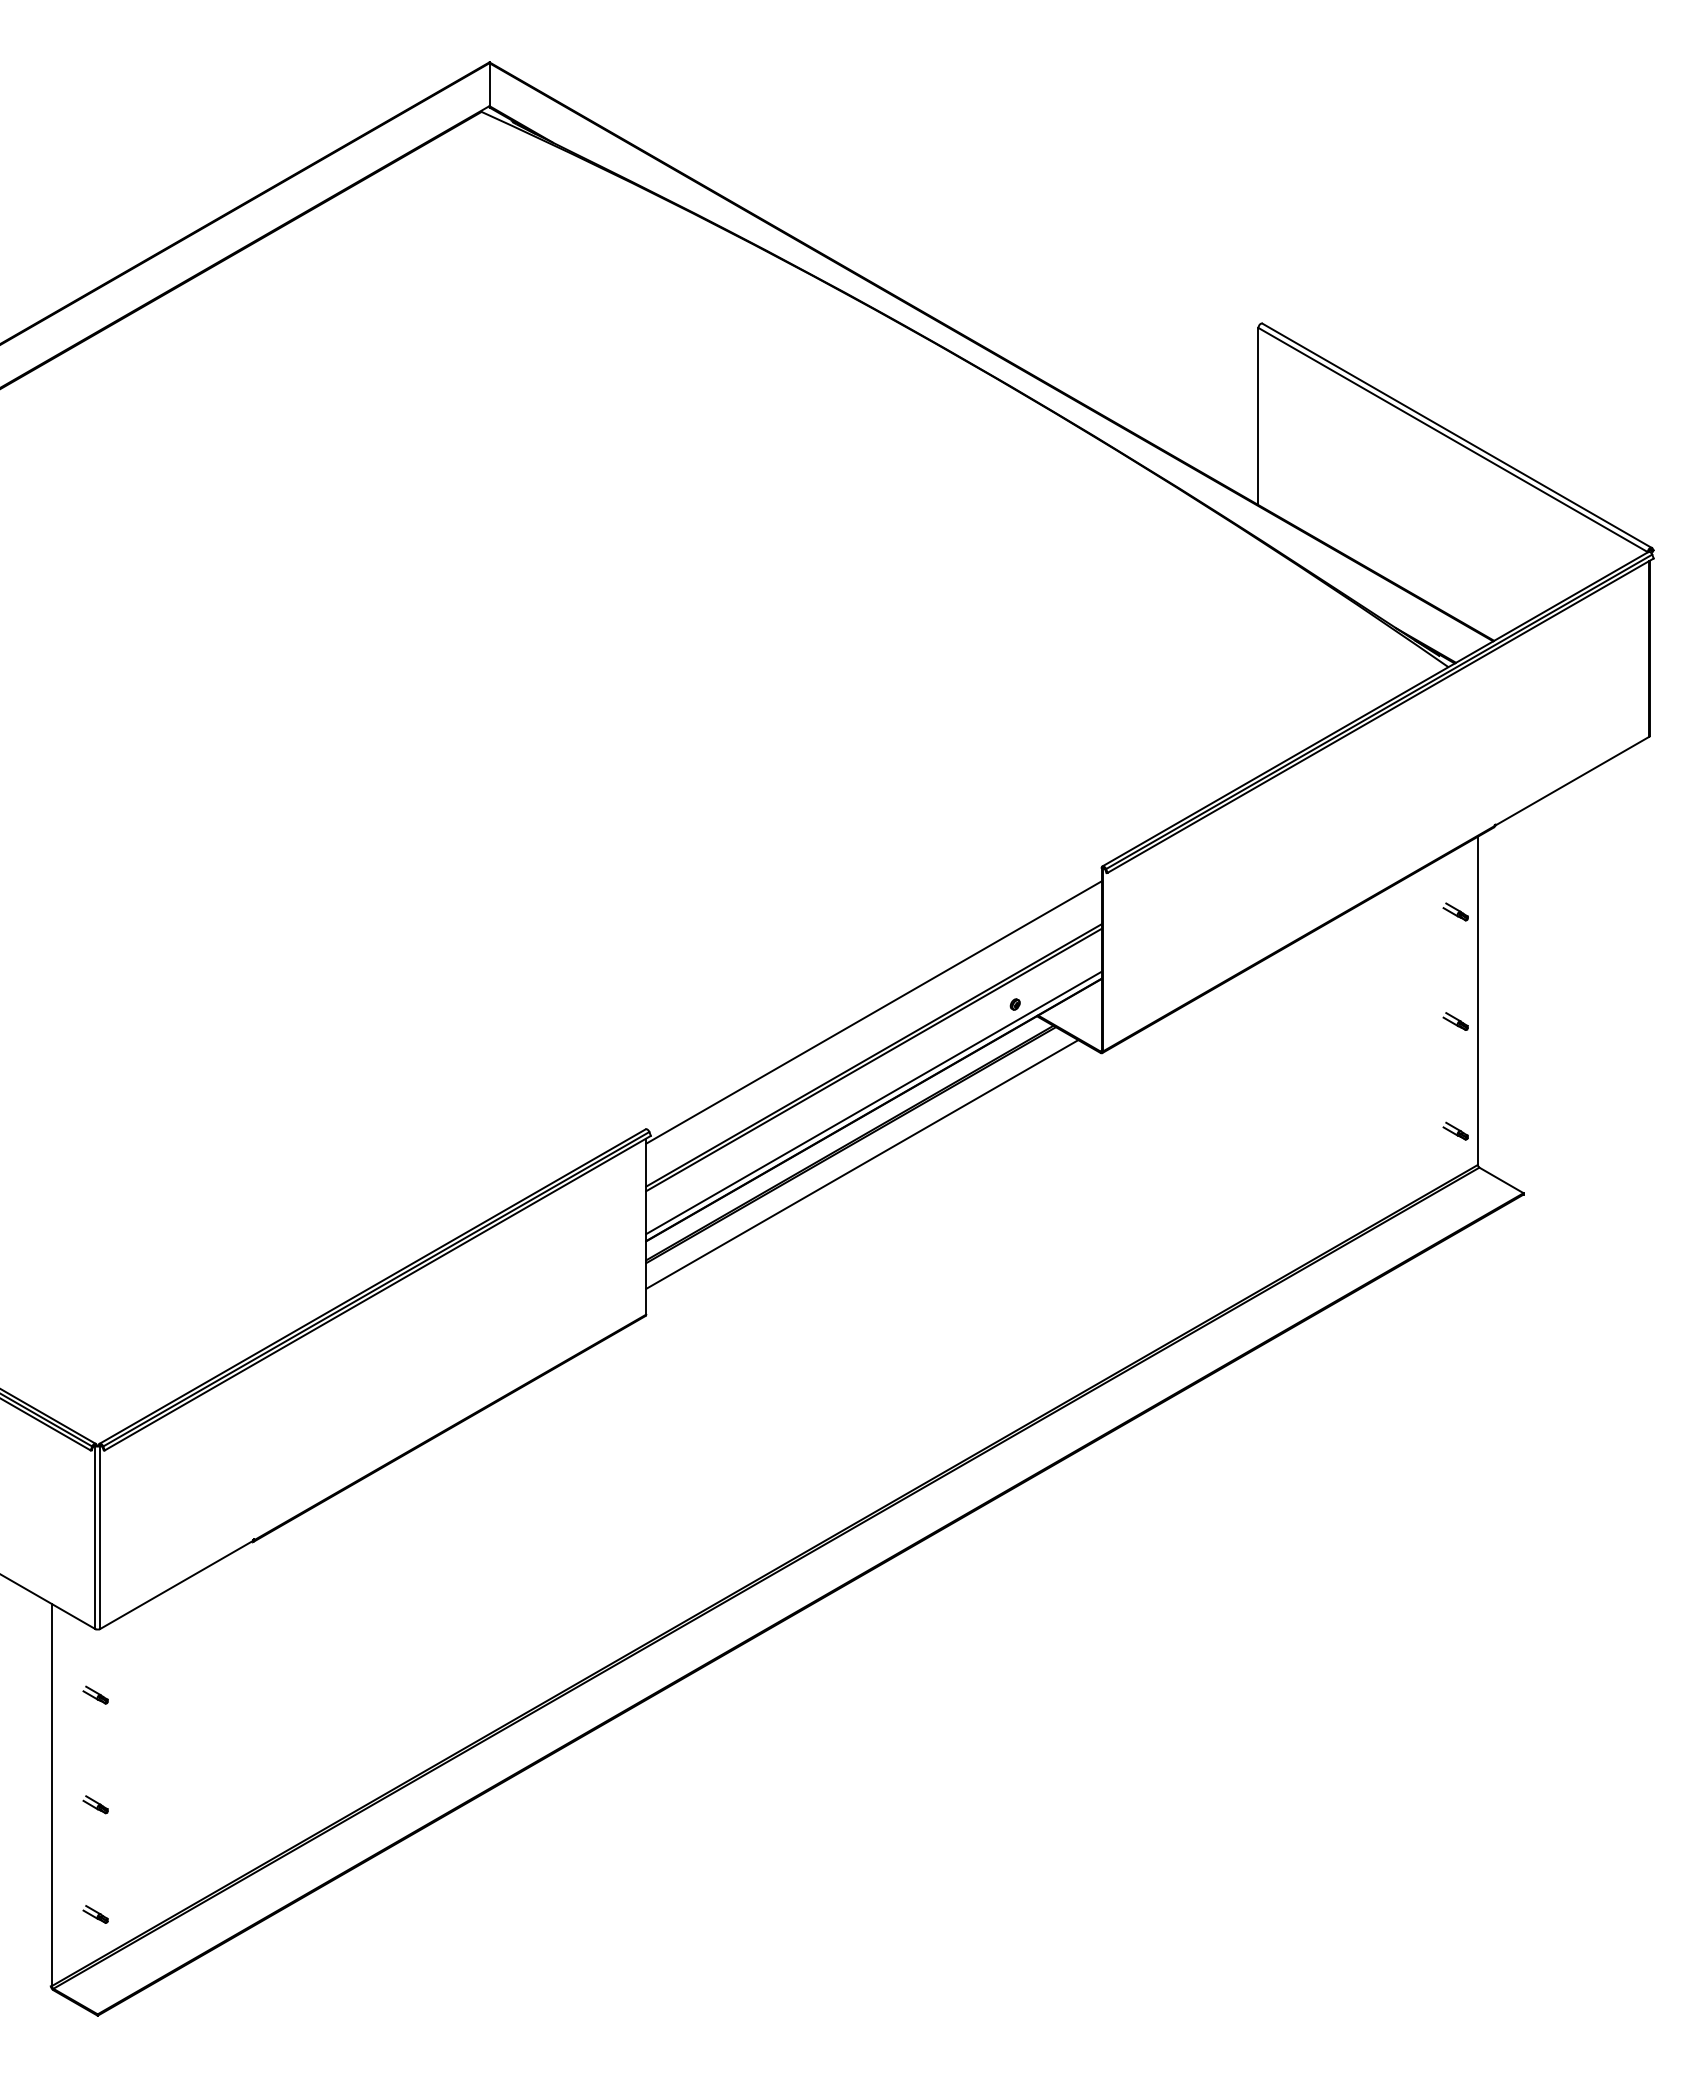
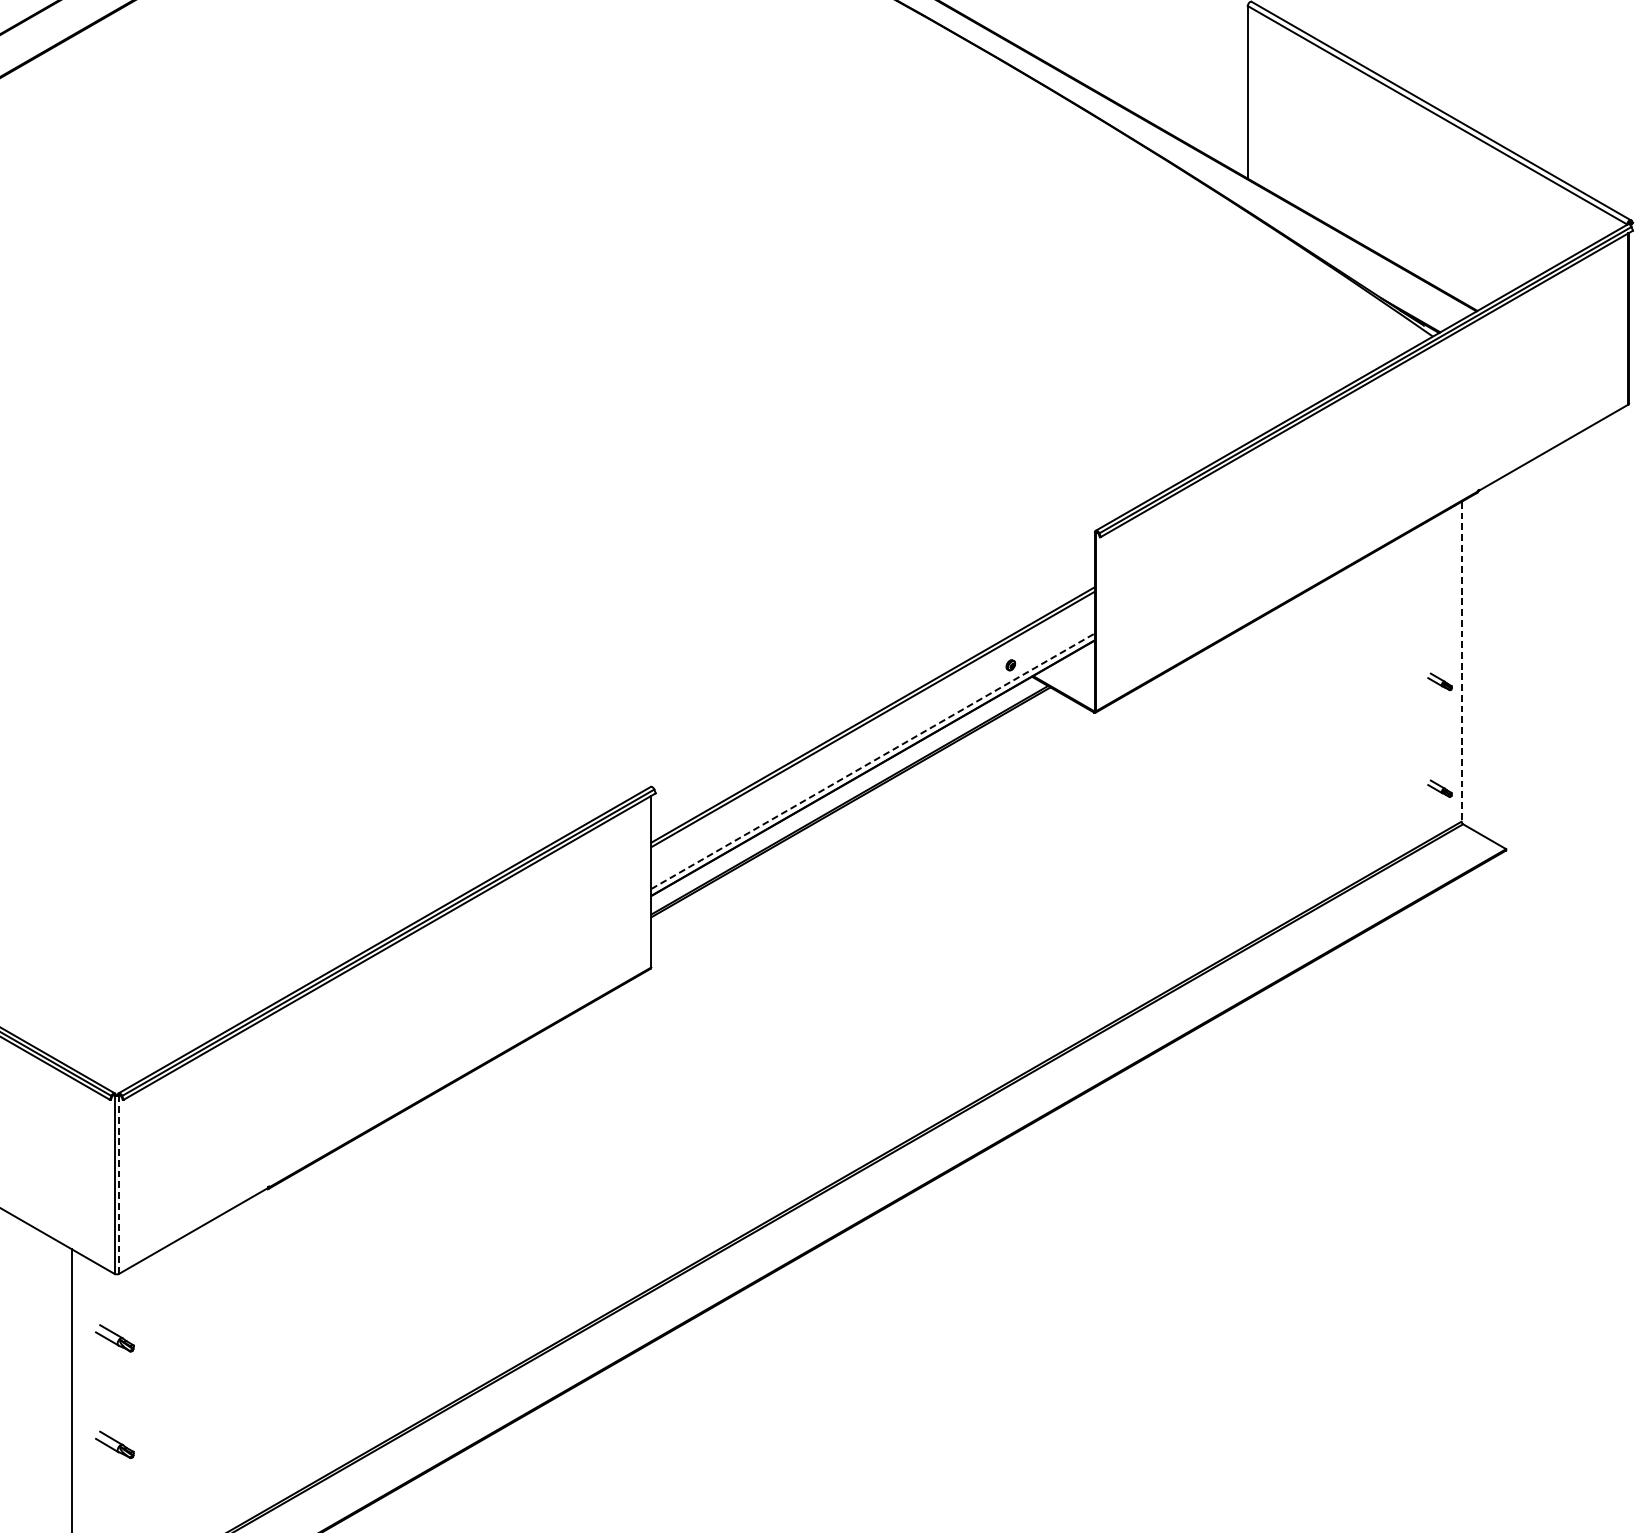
part: (1455, 911) -> (1439, 574), removed
line: (1477, 1001) -> (1461, 662), solid -> dashed
line: (873, 1012) -> (872, 673), removed
line: (873, 1102) -> (872, 760), solid -> dashed
line: (862, 1164) -> (862, 821), removed
line: (100, 1537) -> (119, 1184), solid -> dashed
part: (95, 1694) -> (114, 1337), size x1.6
part: (95, 1804) -> (114, 1444), size x1.6

